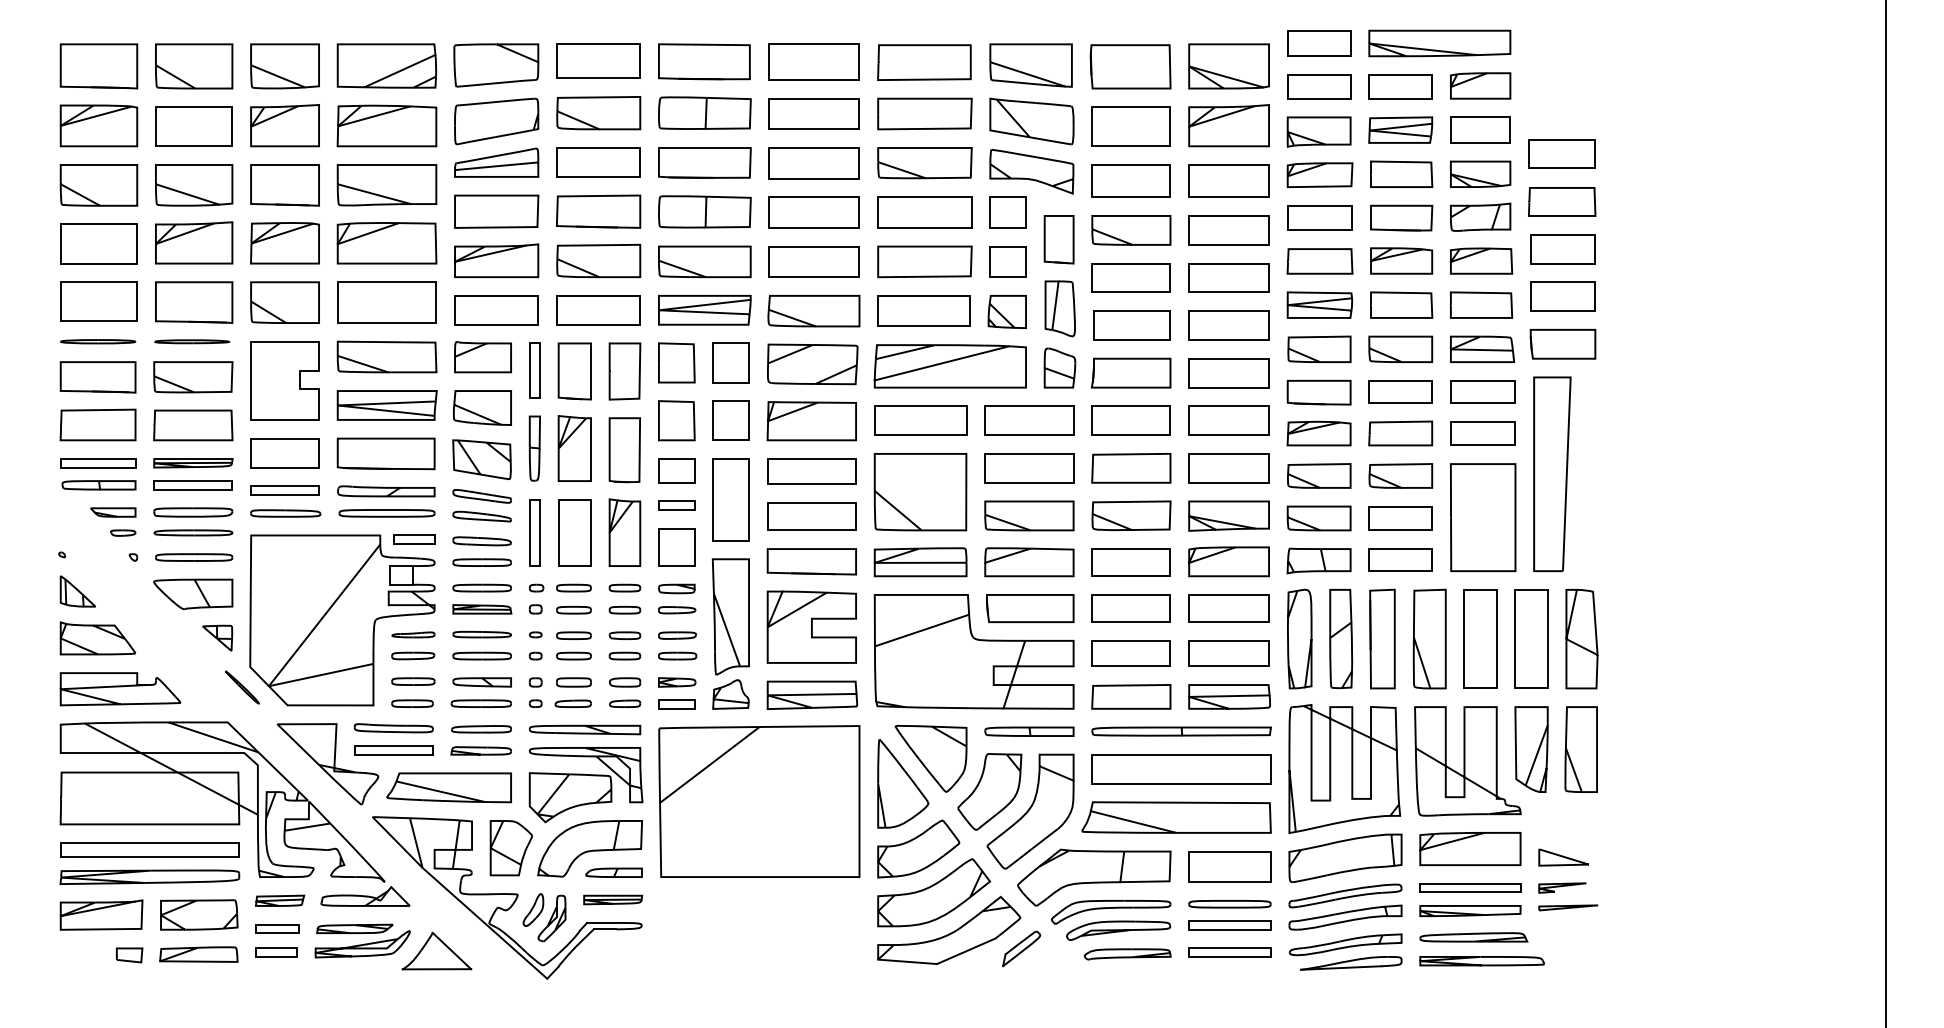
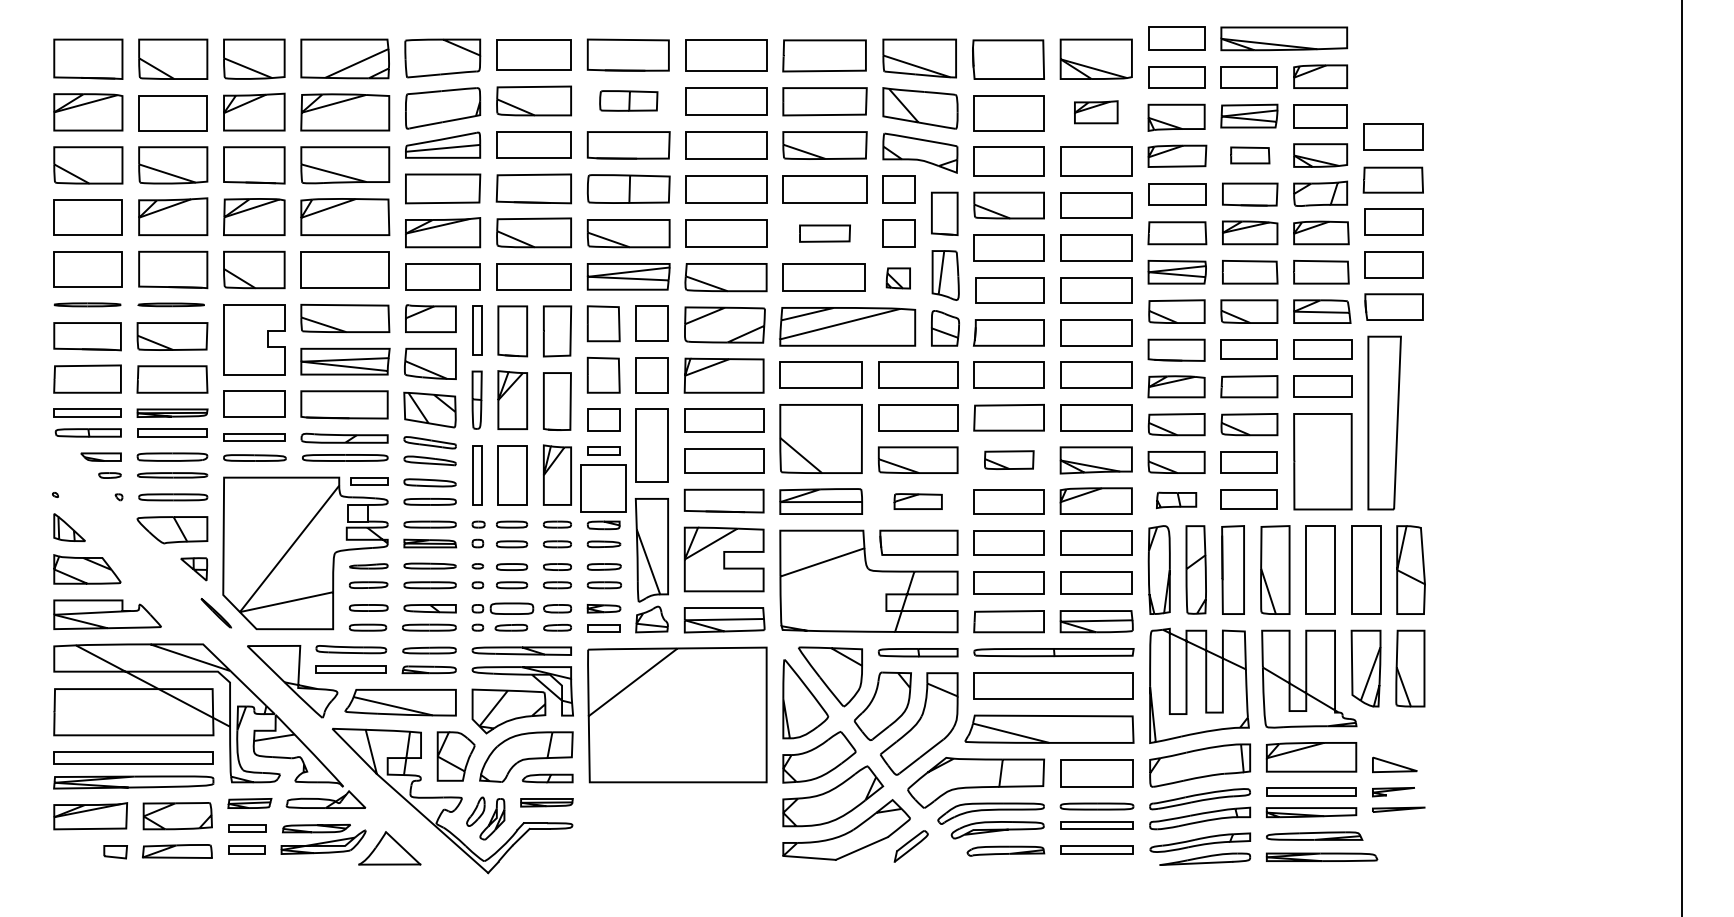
part: (704, 112) -> (628, 100), size x0.7
part: (1228, 125) -> (1095, 111), size x0.6
part: (1401, 173) -> (1250, 154), size x0.7
part: (924, 261) -> (824, 233), size x0.6
part: (1006, 312) -> (897, 278), size x0.7
part: (1131, 515) -> (1009, 459), size x0.7
part: (676, 547) -> (603, 488), size x1.4
part: (1318, 560) -> (1176, 499), size x0.7
part: (1029, 562) -> (918, 501), size x0.6
part: (573, 682) -> (511, 608), size x1.4

